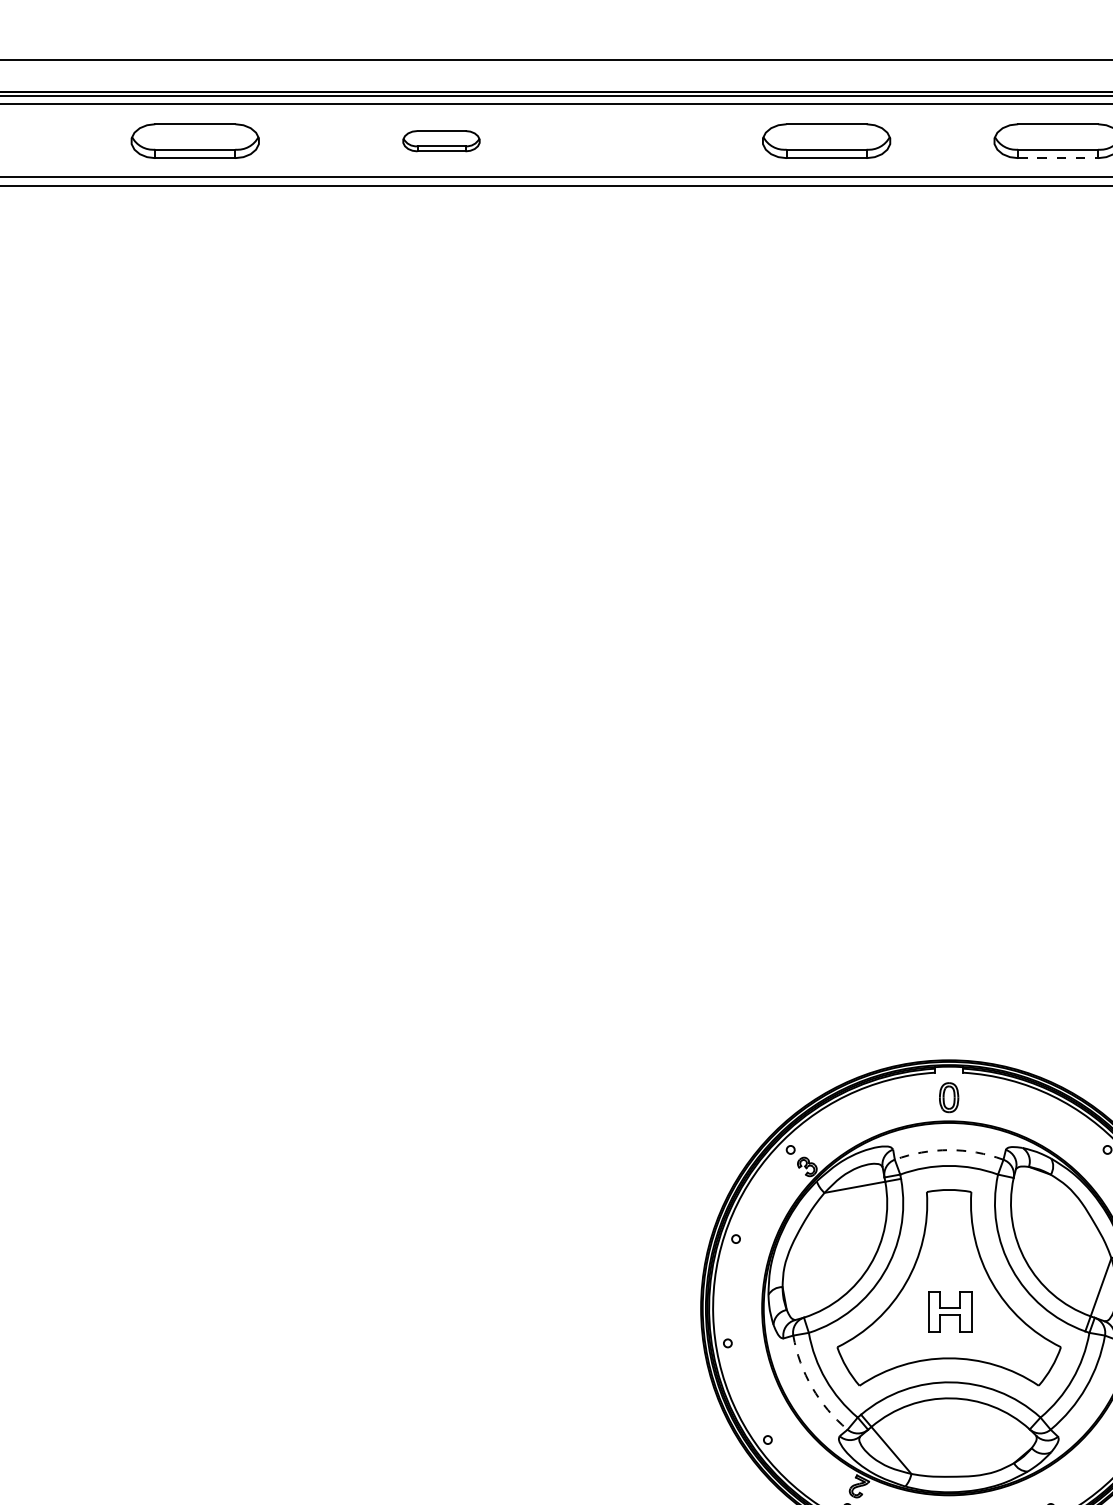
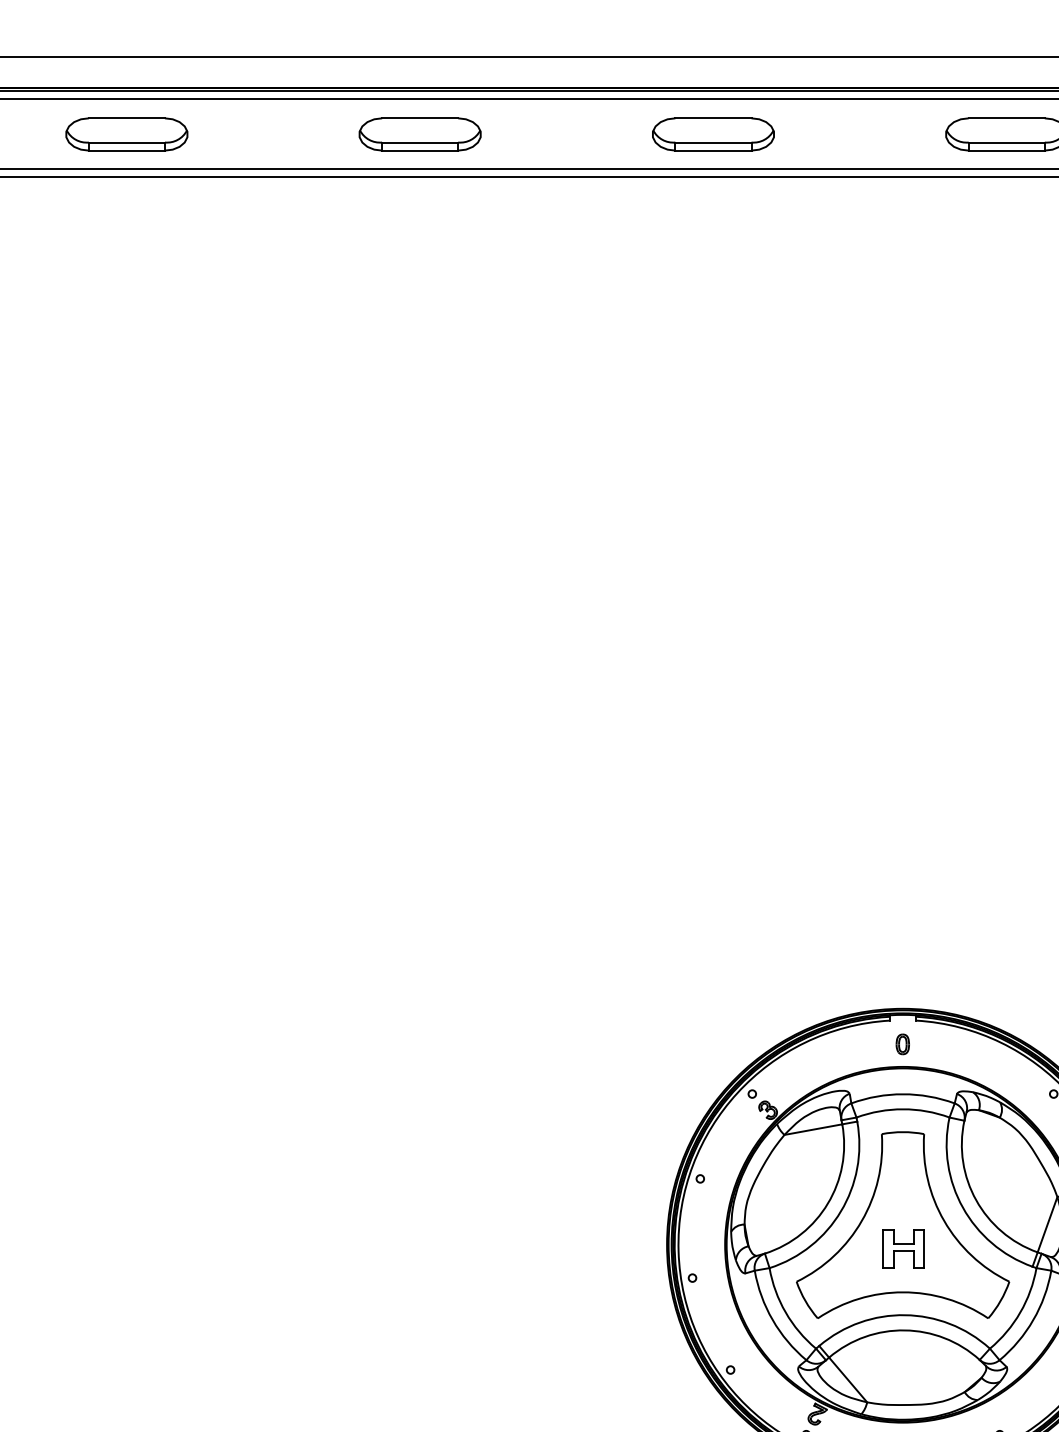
part: (194, 141) -> (126, 134), moved
part: (440, 141) -> (419, 134), size x1.67
part: (826, 141) -> (713, 134), moved
line: (1058, 158) -> (1007, 150), dashed -> solid
part: (948, 1097) -> (902, 1044), size x0.71
arc: (949, 1150) -> (903, 1094), dashed -> solid
arc: (811, 1387) -> (772, 1320), dashed -> solid

